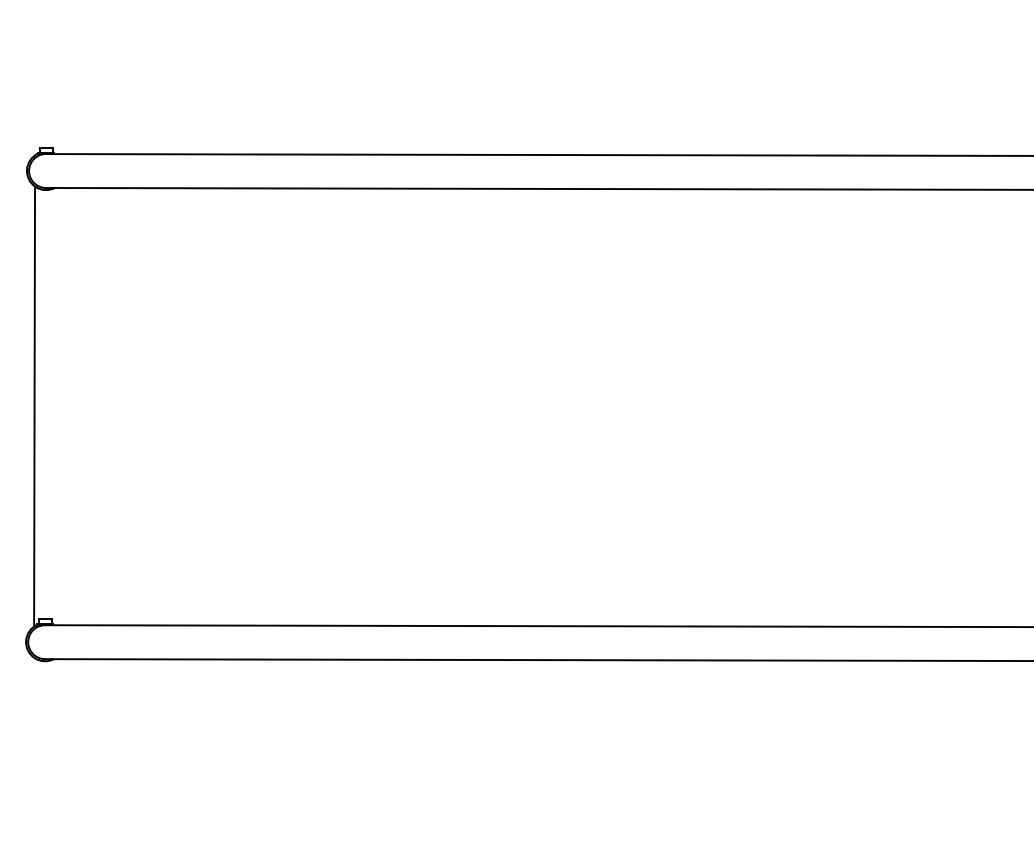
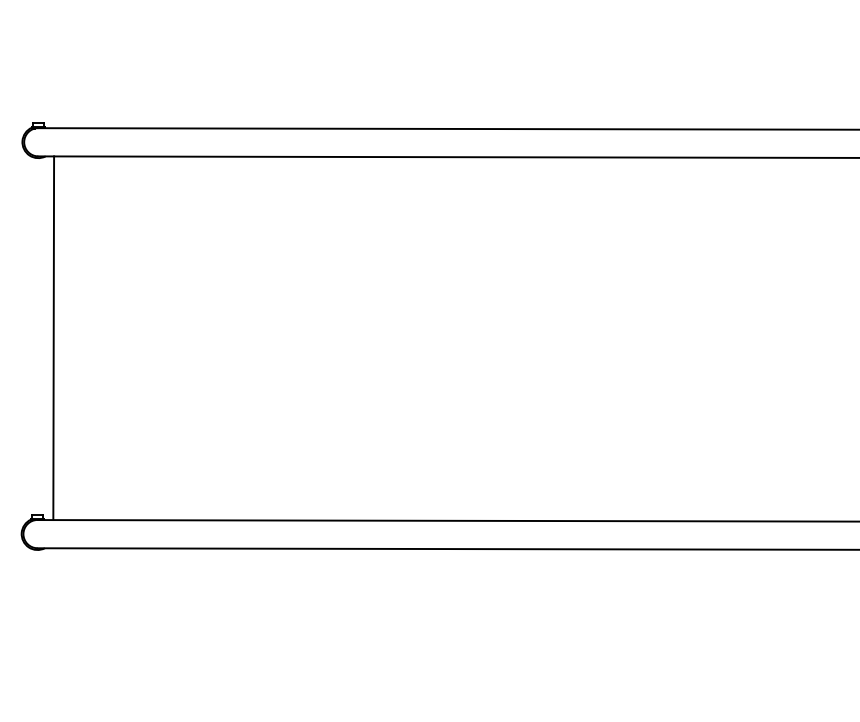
line: (34, 406) -> (53, 338), moved

